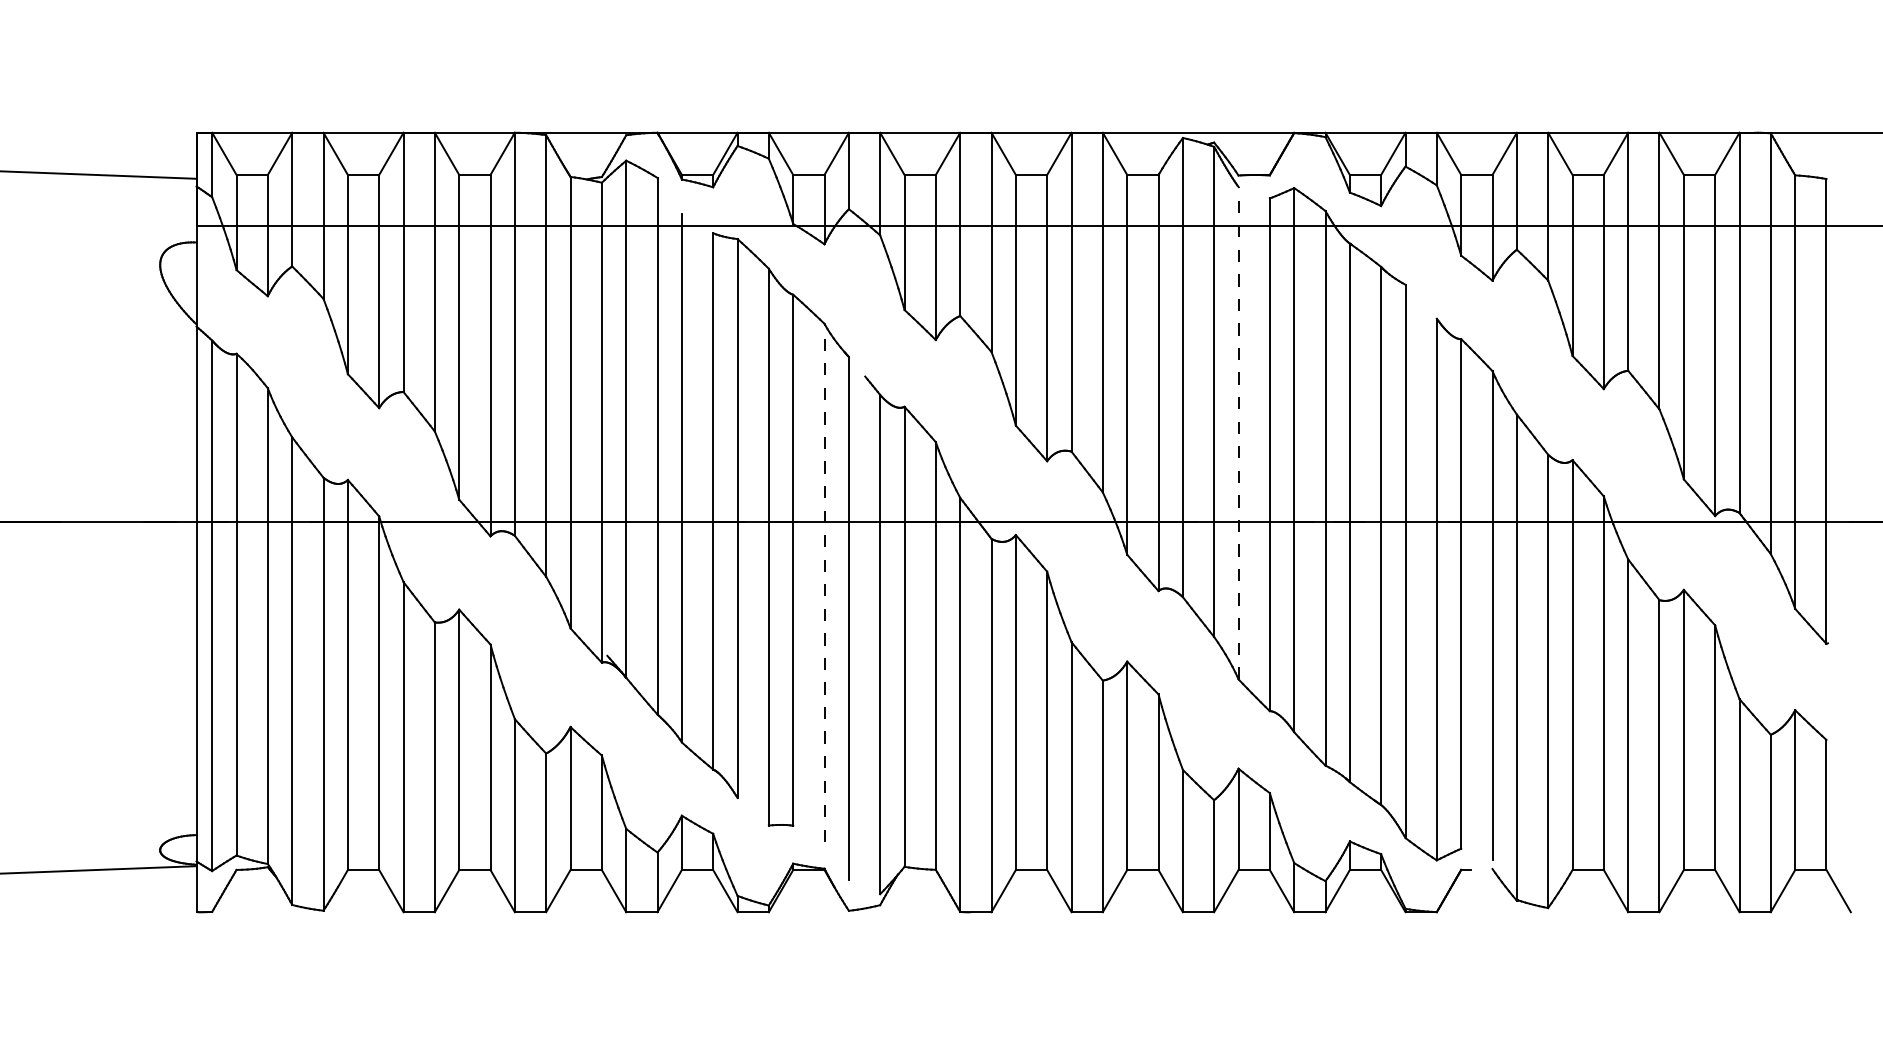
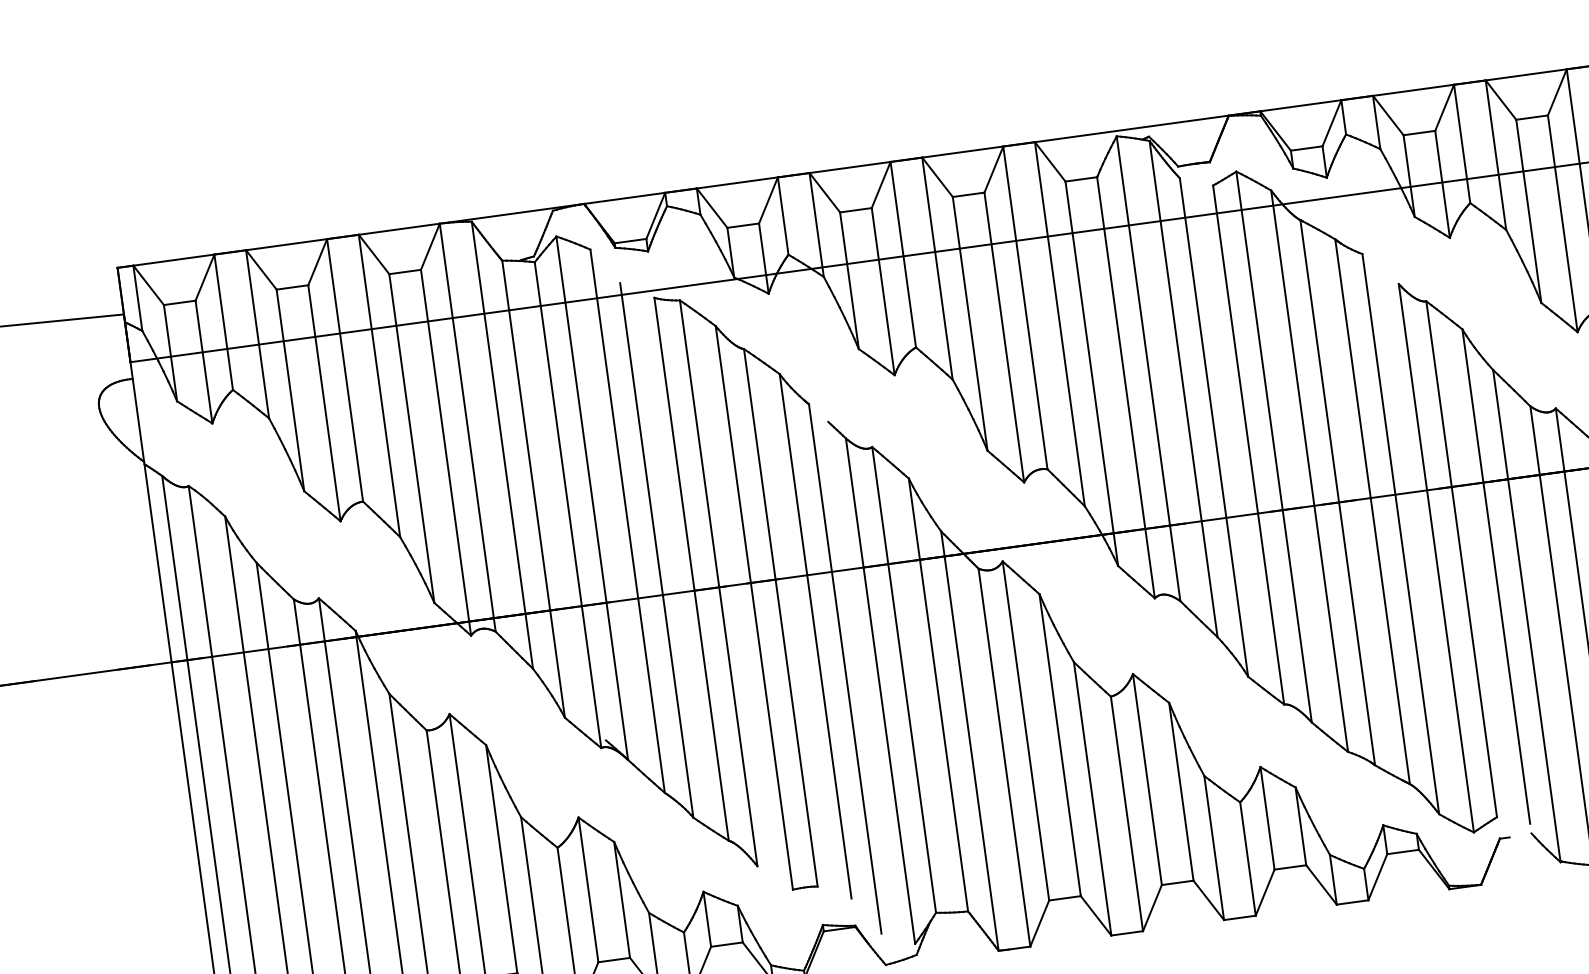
line: (1238, 432) -> (1213, 426), dashed -> solid
line: (824, 582) -> (815, 636), dashed -> solid

